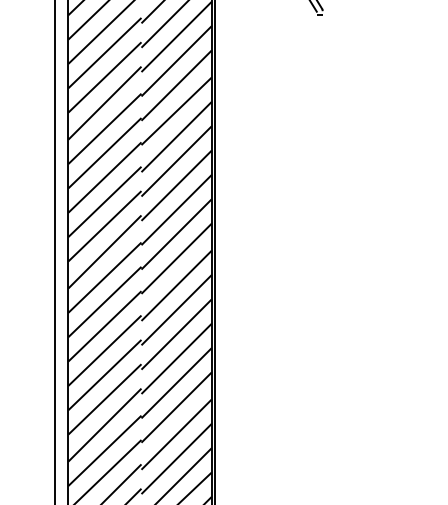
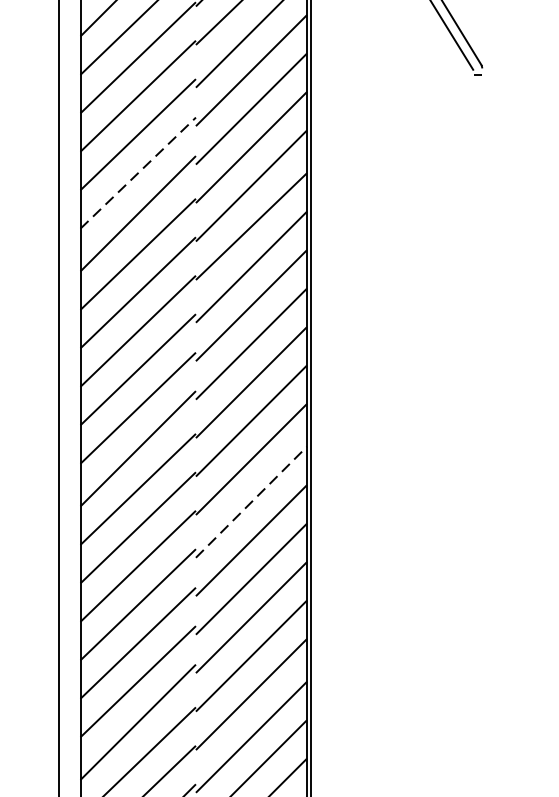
line: (104, 77) -> (137, 173), solid -> dashed
line: (176, 285) -> (251, 501), solid -> dashed

